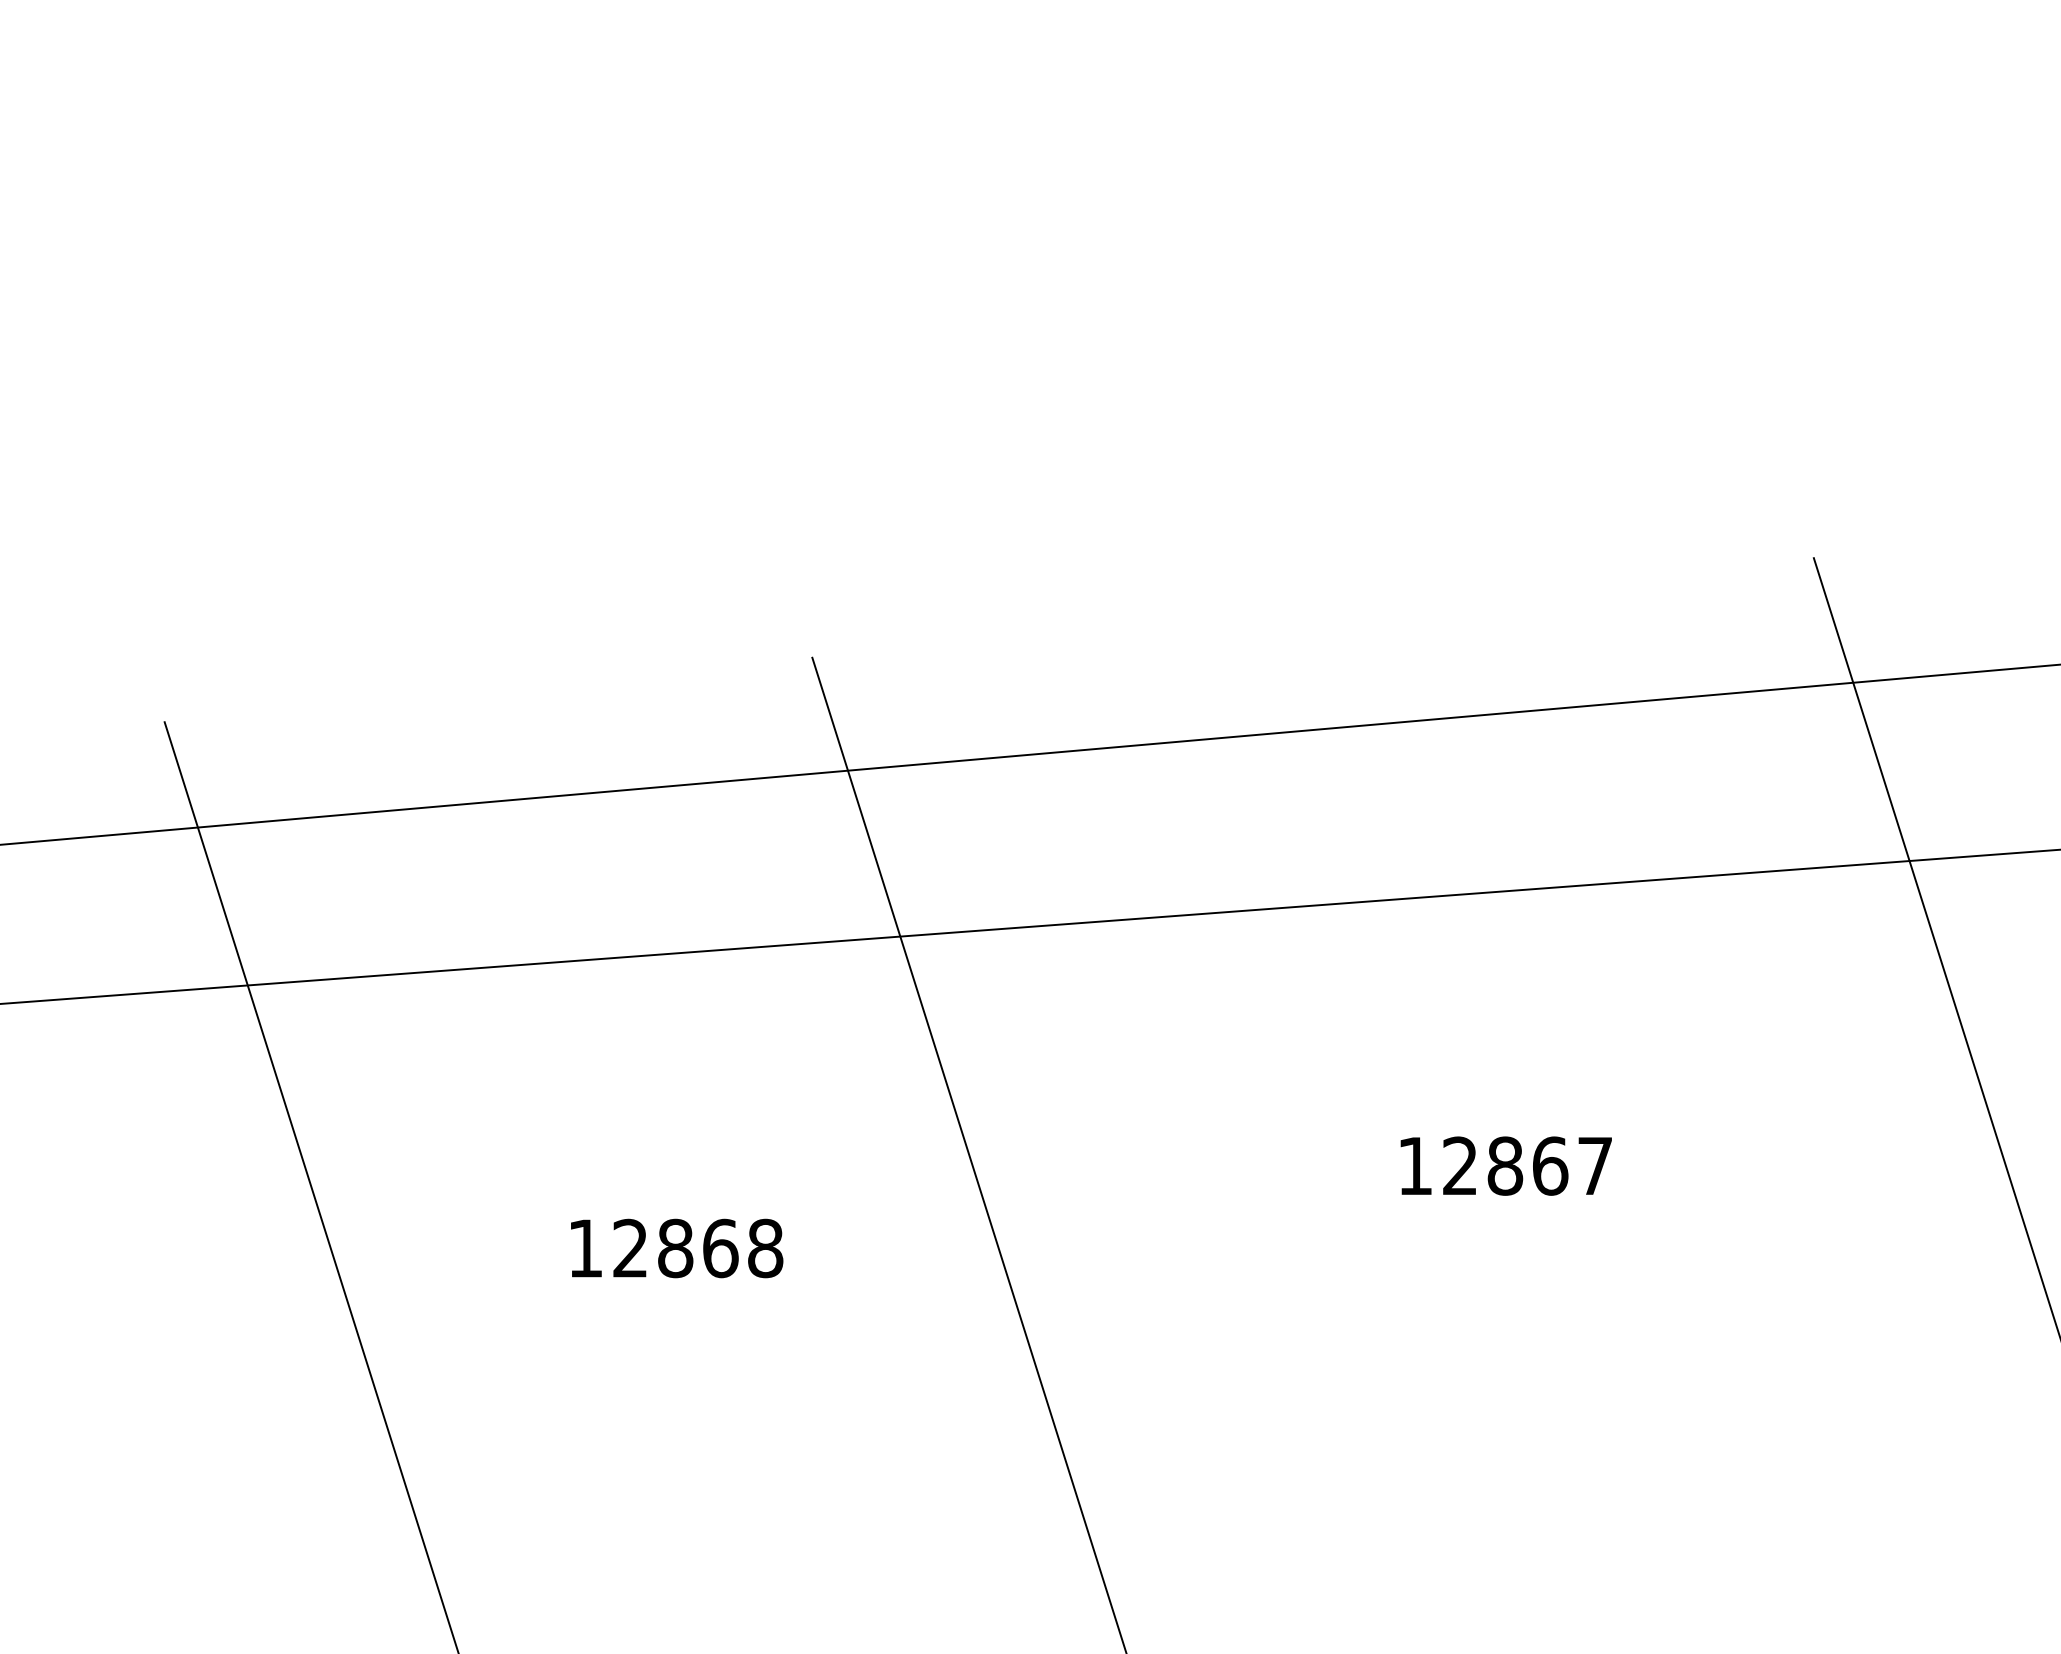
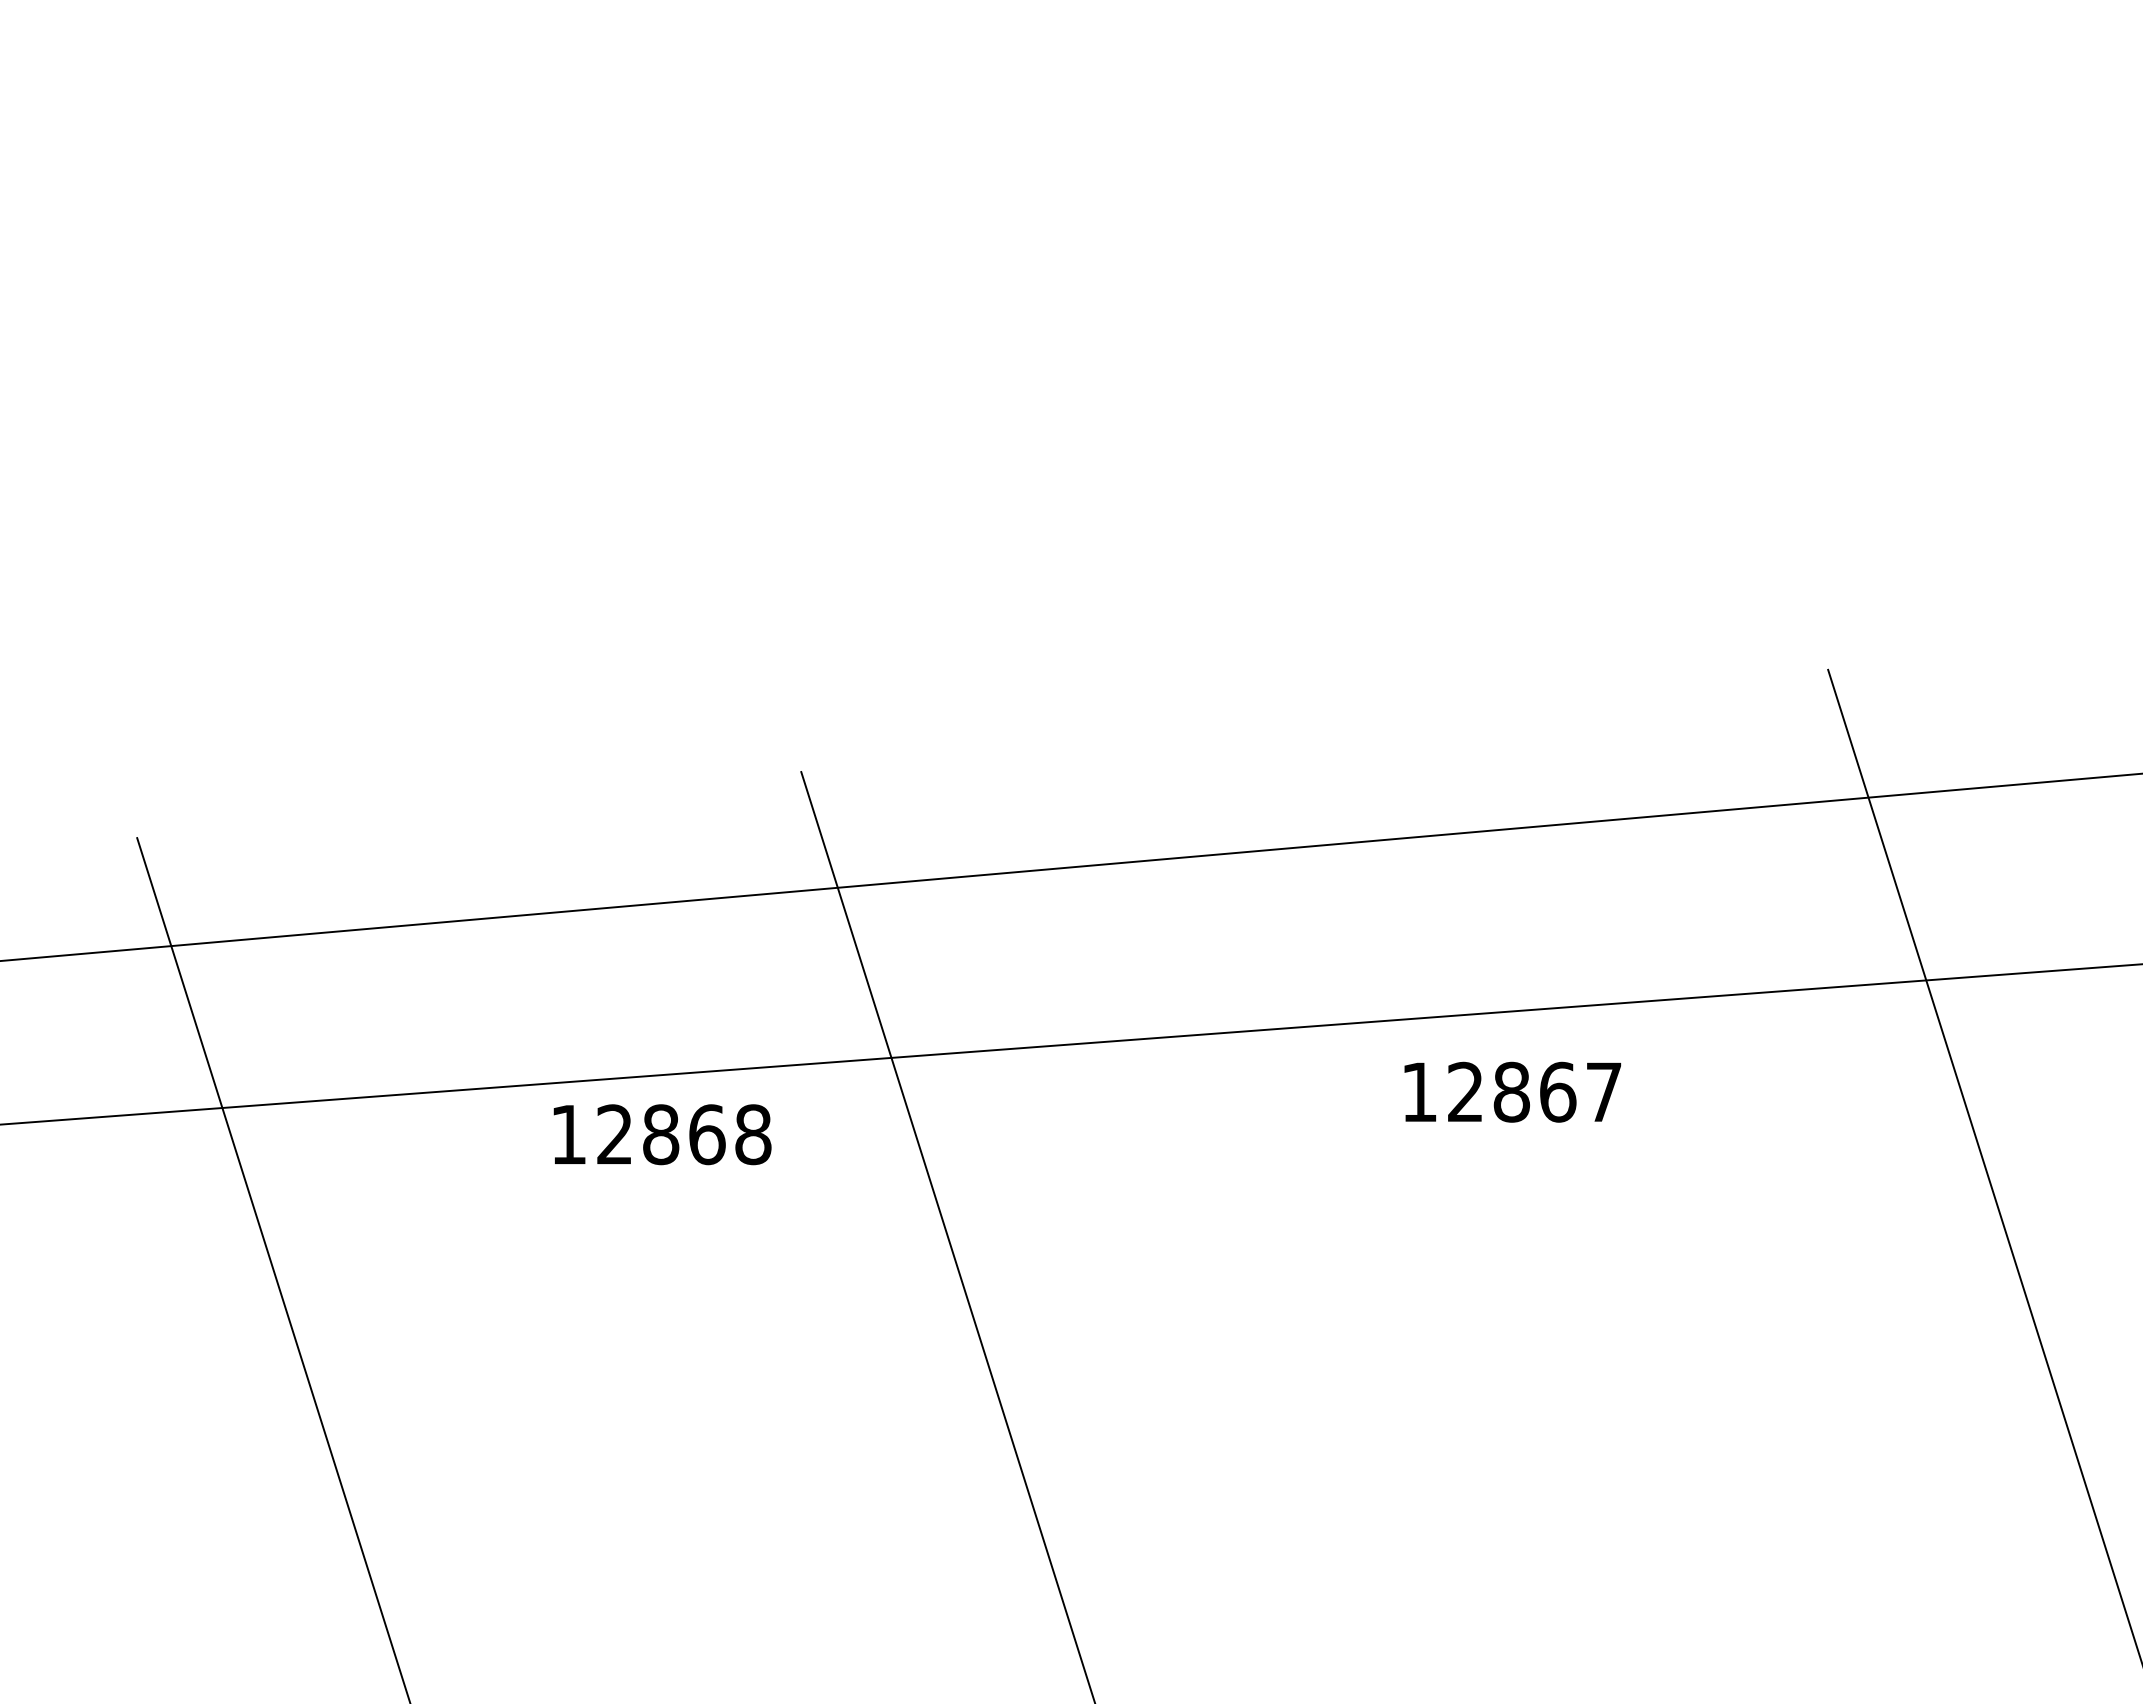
text: (1506, 1165) -> (1512, 1091), moved
text: (677, 1248) -> (662, 1134), moved

